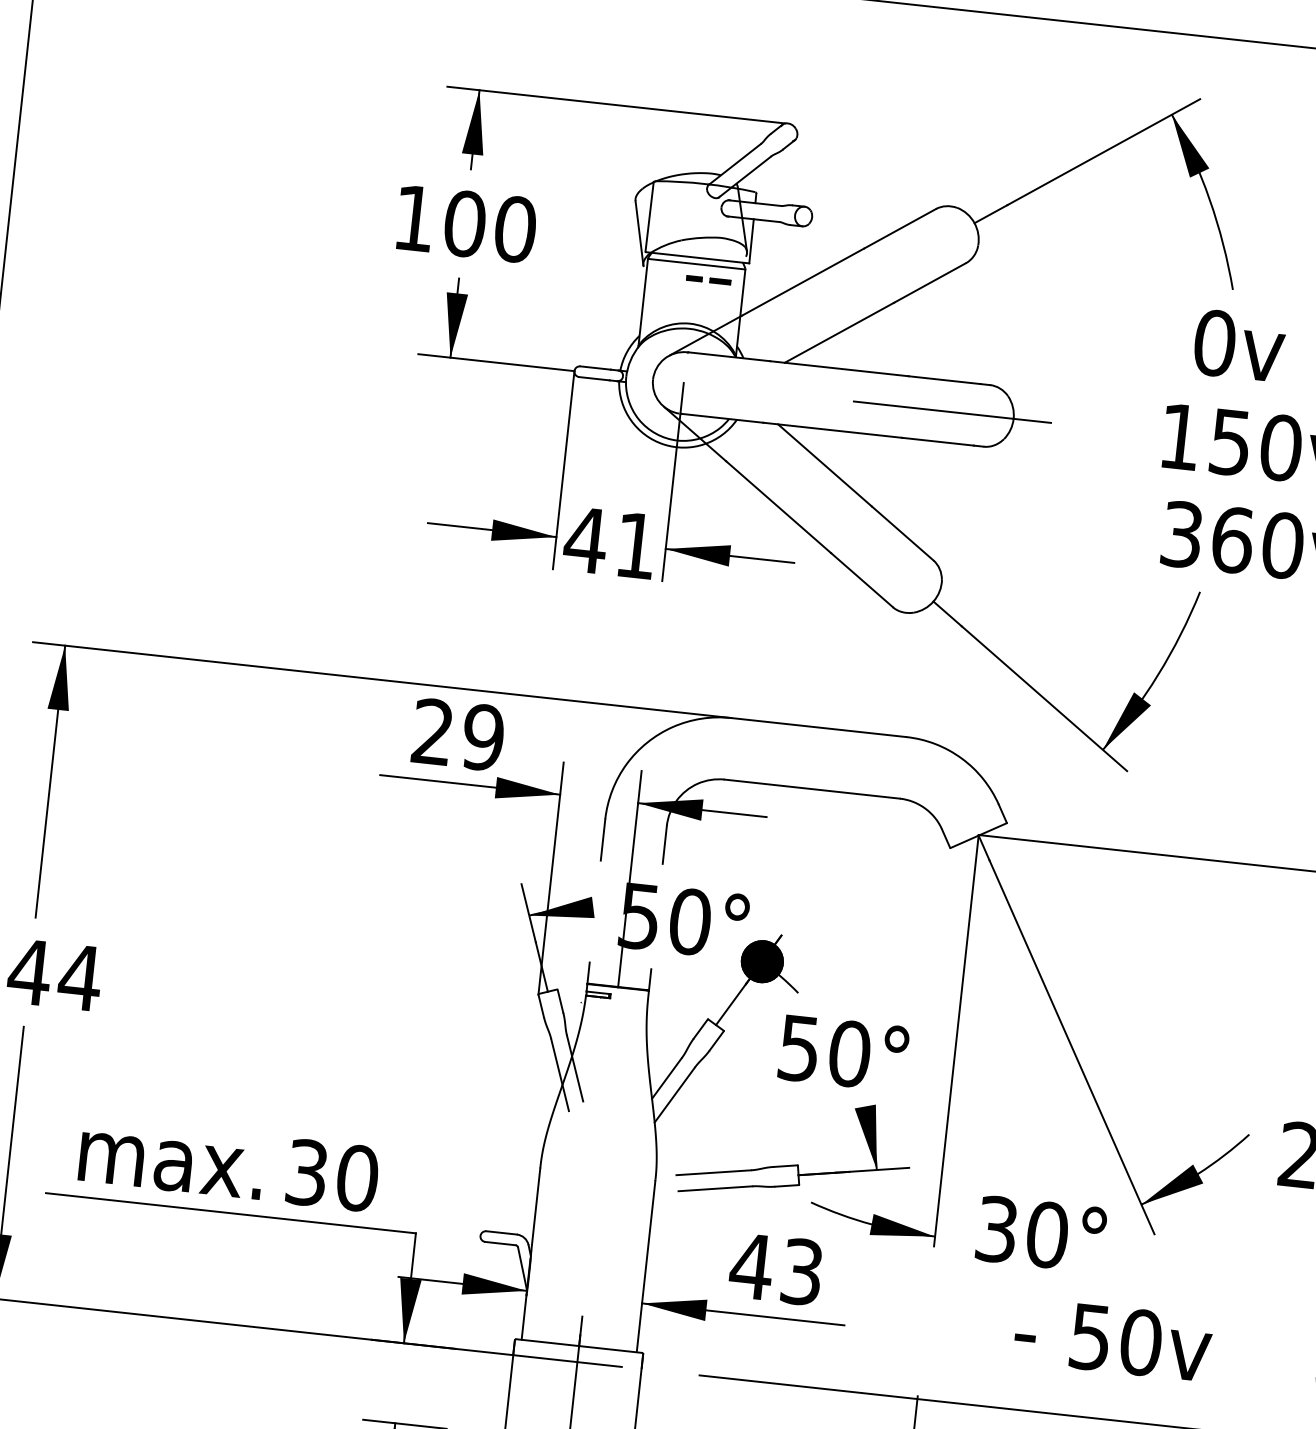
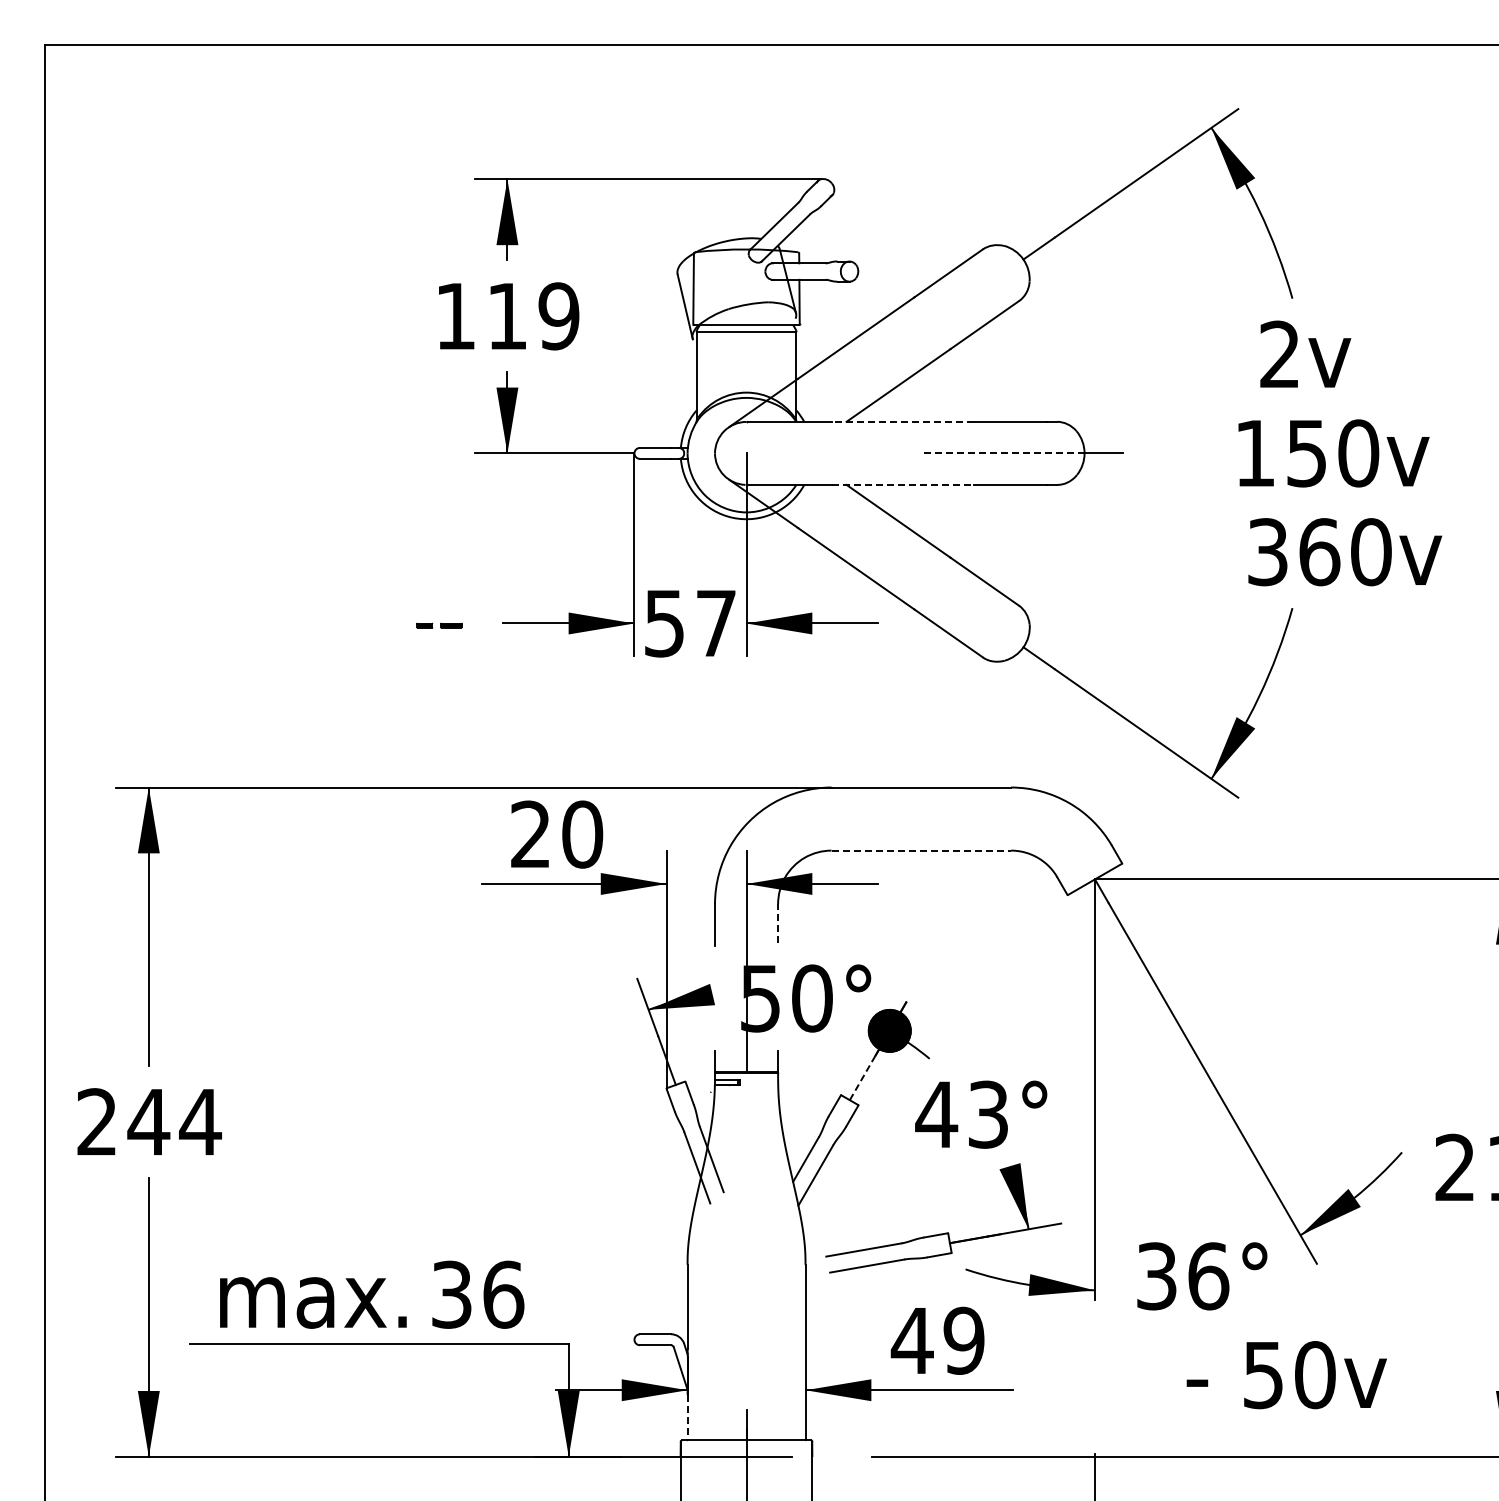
text: (490, 226) -> (533, 316), 100 -> 119
part: (708, 280) -> (439, 625), moved
text: (1214, 343) -> (1279, 354), 0 -> 2
line: (839, 368) -> (902, 421), solid -> dashed
line: (933, 410) -> (1002, 453), solid -> dashed
line: (832, 429) -> (902, 484), solid -> dashed
text: (610, 542) -> (689, 623), 41 -> 57
text: (483, 737) -> (582, 834), 29 -> 20
line: (812, 789) -> (921, 850), solid -> dashed
line: (665, 844) -> (778, 922), solid -> dashed
line: (730, 1004) -> (862, 1077), solid -> dashed
text: (823, 1050) -> (961, 1114), 50° -> 43°
text: (357, 1177) -> (503, 1294), 30 -> 36
text: (1047, 1235) -> (1208, 1276), 30° -> 36°
text: (801, 1271) -> (963, 1340), 43 -> 49
line: (524, 1317) -> (687, 1417), solid -> dashed

